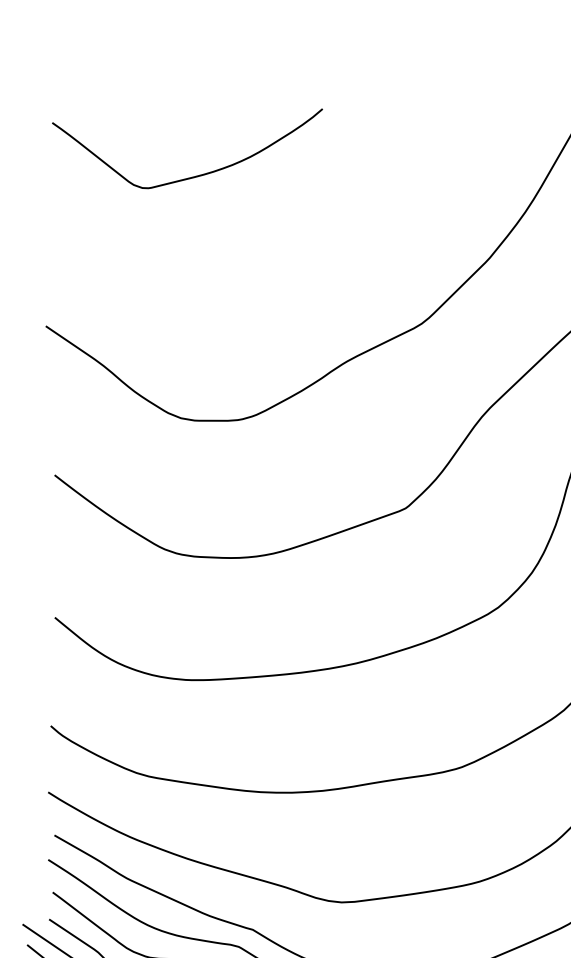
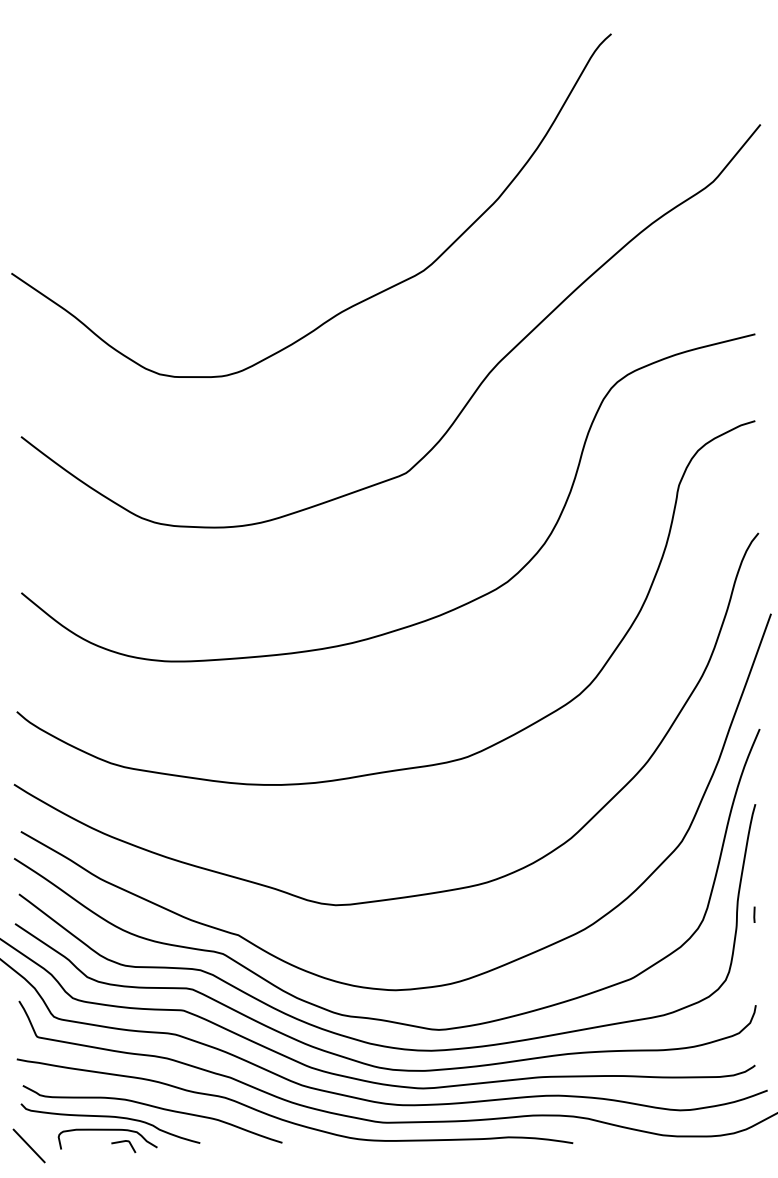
curve: (195, 175) -> (175, 108), removed

